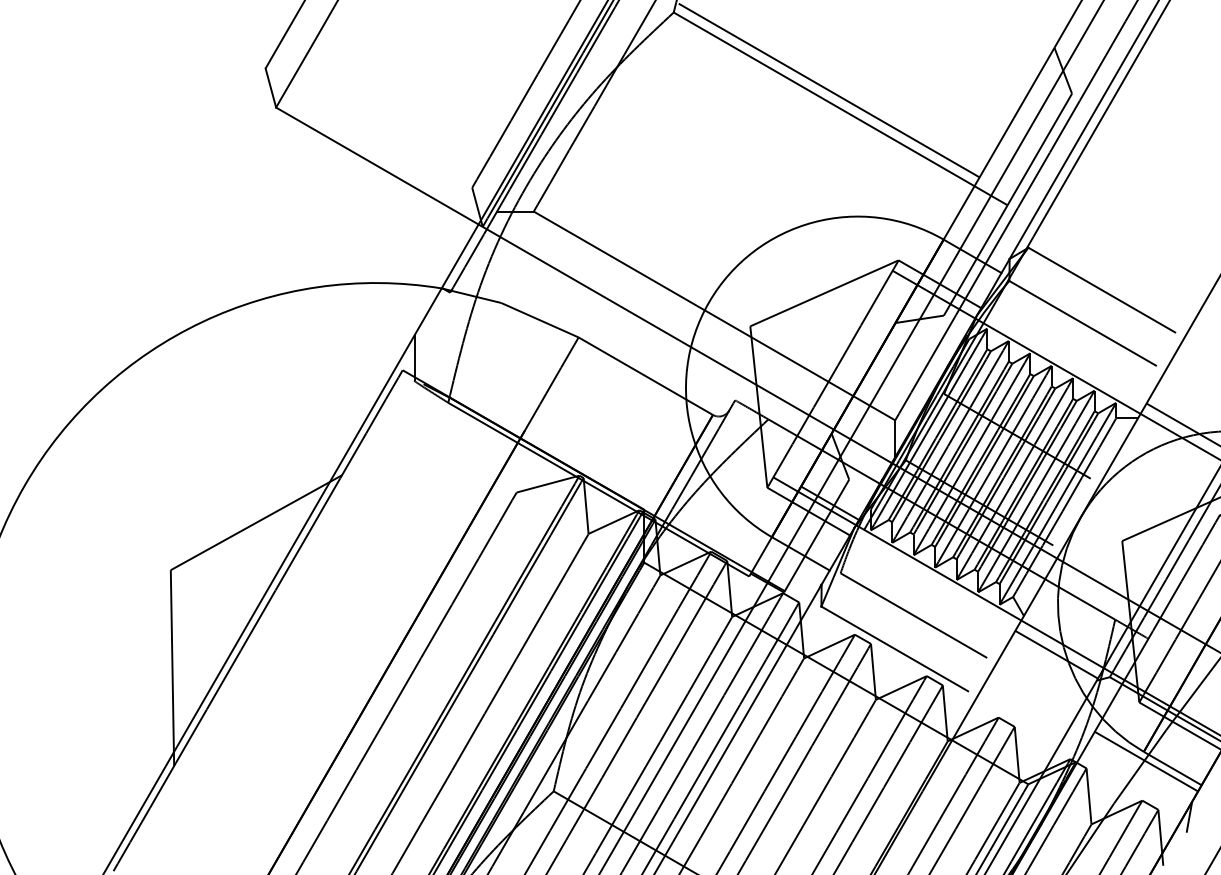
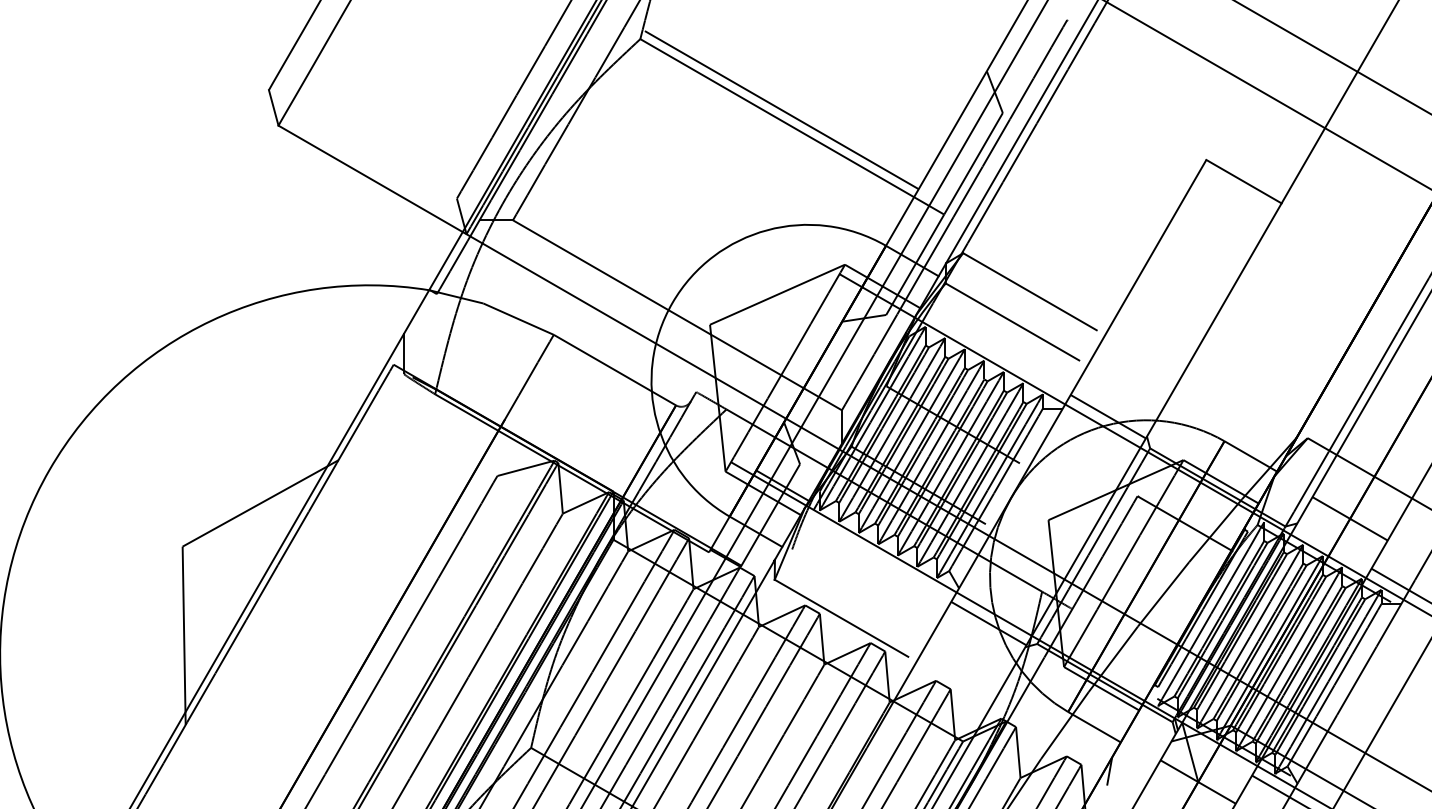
line: (913, 615) -> (858, 587), removed
line: (1146, 761) -> (1070, 720), removed

